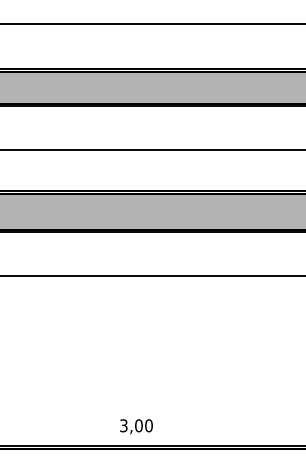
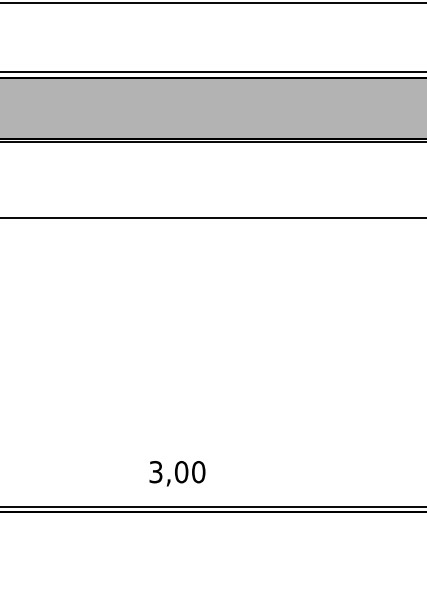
text: (136, 426) -> (177, 473), moved

